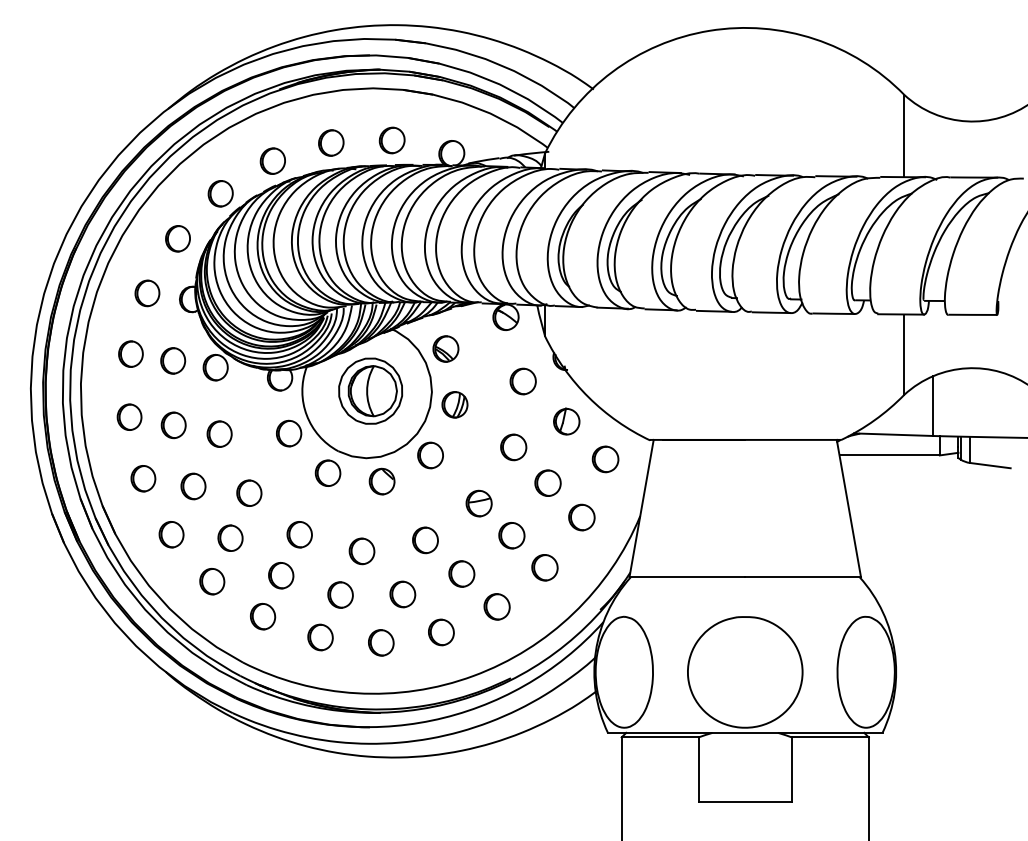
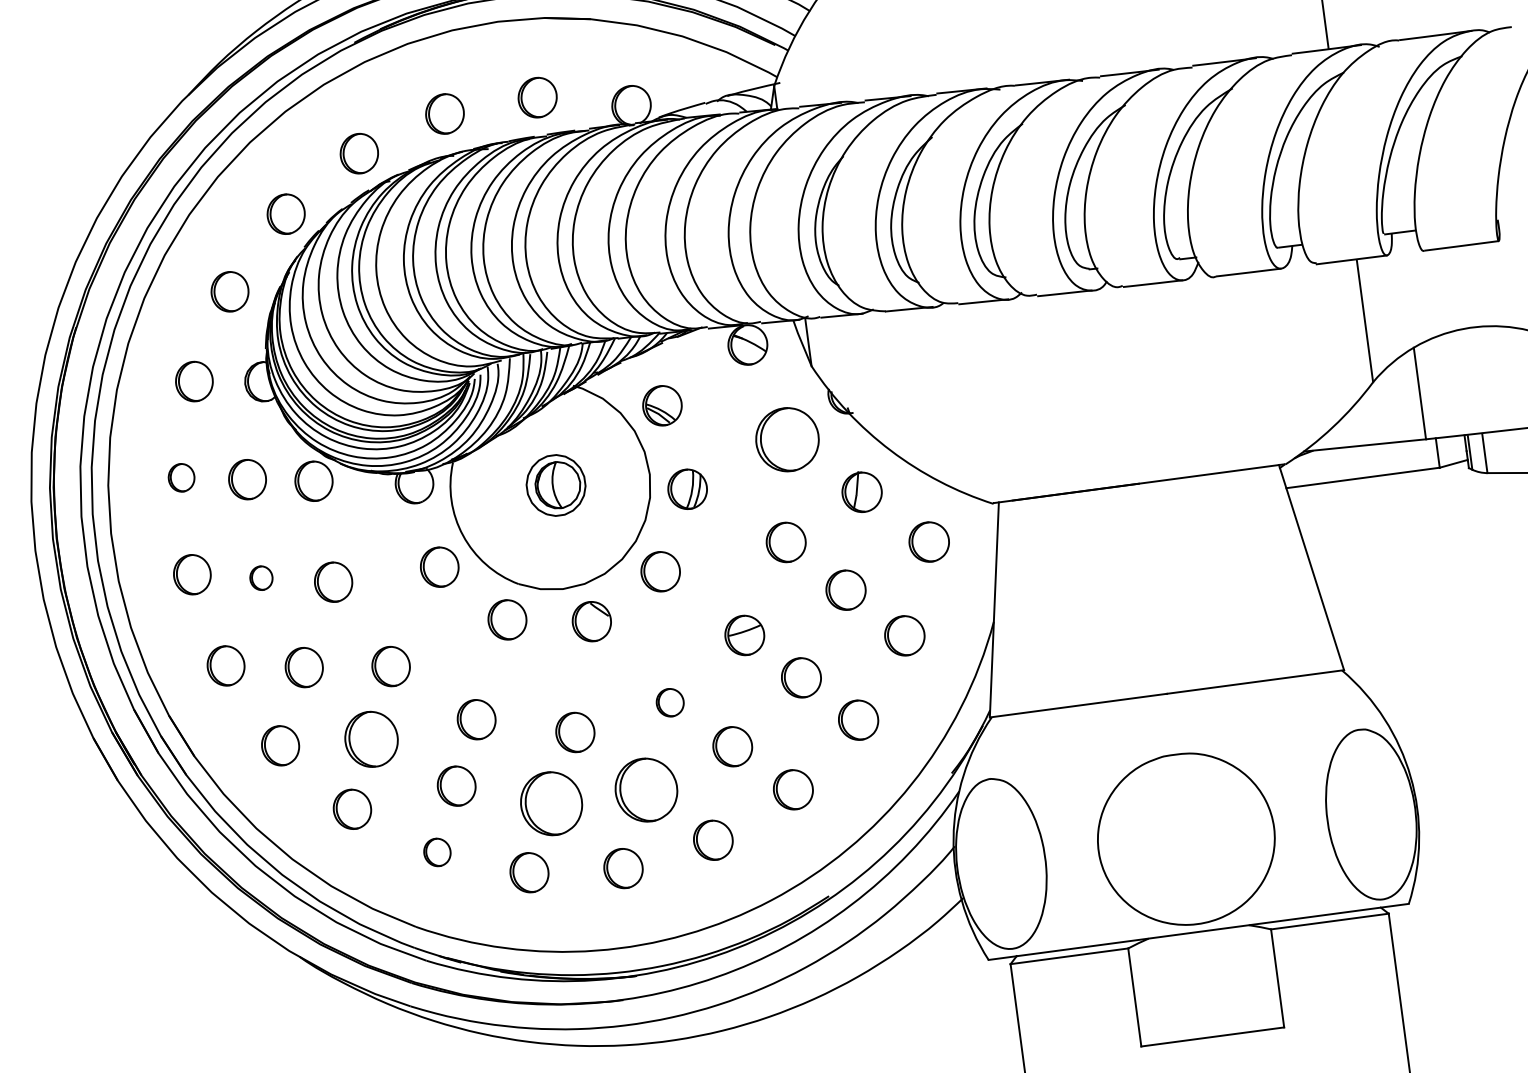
part: (130, 353) -> (180, 476), size x0.7
part: (522, 381) -> (786, 439), size x1.6
part: (370, 390) -> (555, 484), size x0.6
part: (173, 425) -> (261, 578), size x0.6
part: (230, 537) -> (371, 738), size x1.4
part: (425, 540) -> (670, 702), size x0.7
part: (340, 594) -> (551, 802), size x1.6
part: (402, 594) -> (646, 790), size x1.6
part: (263, 616) -> (437, 852), size x0.7

